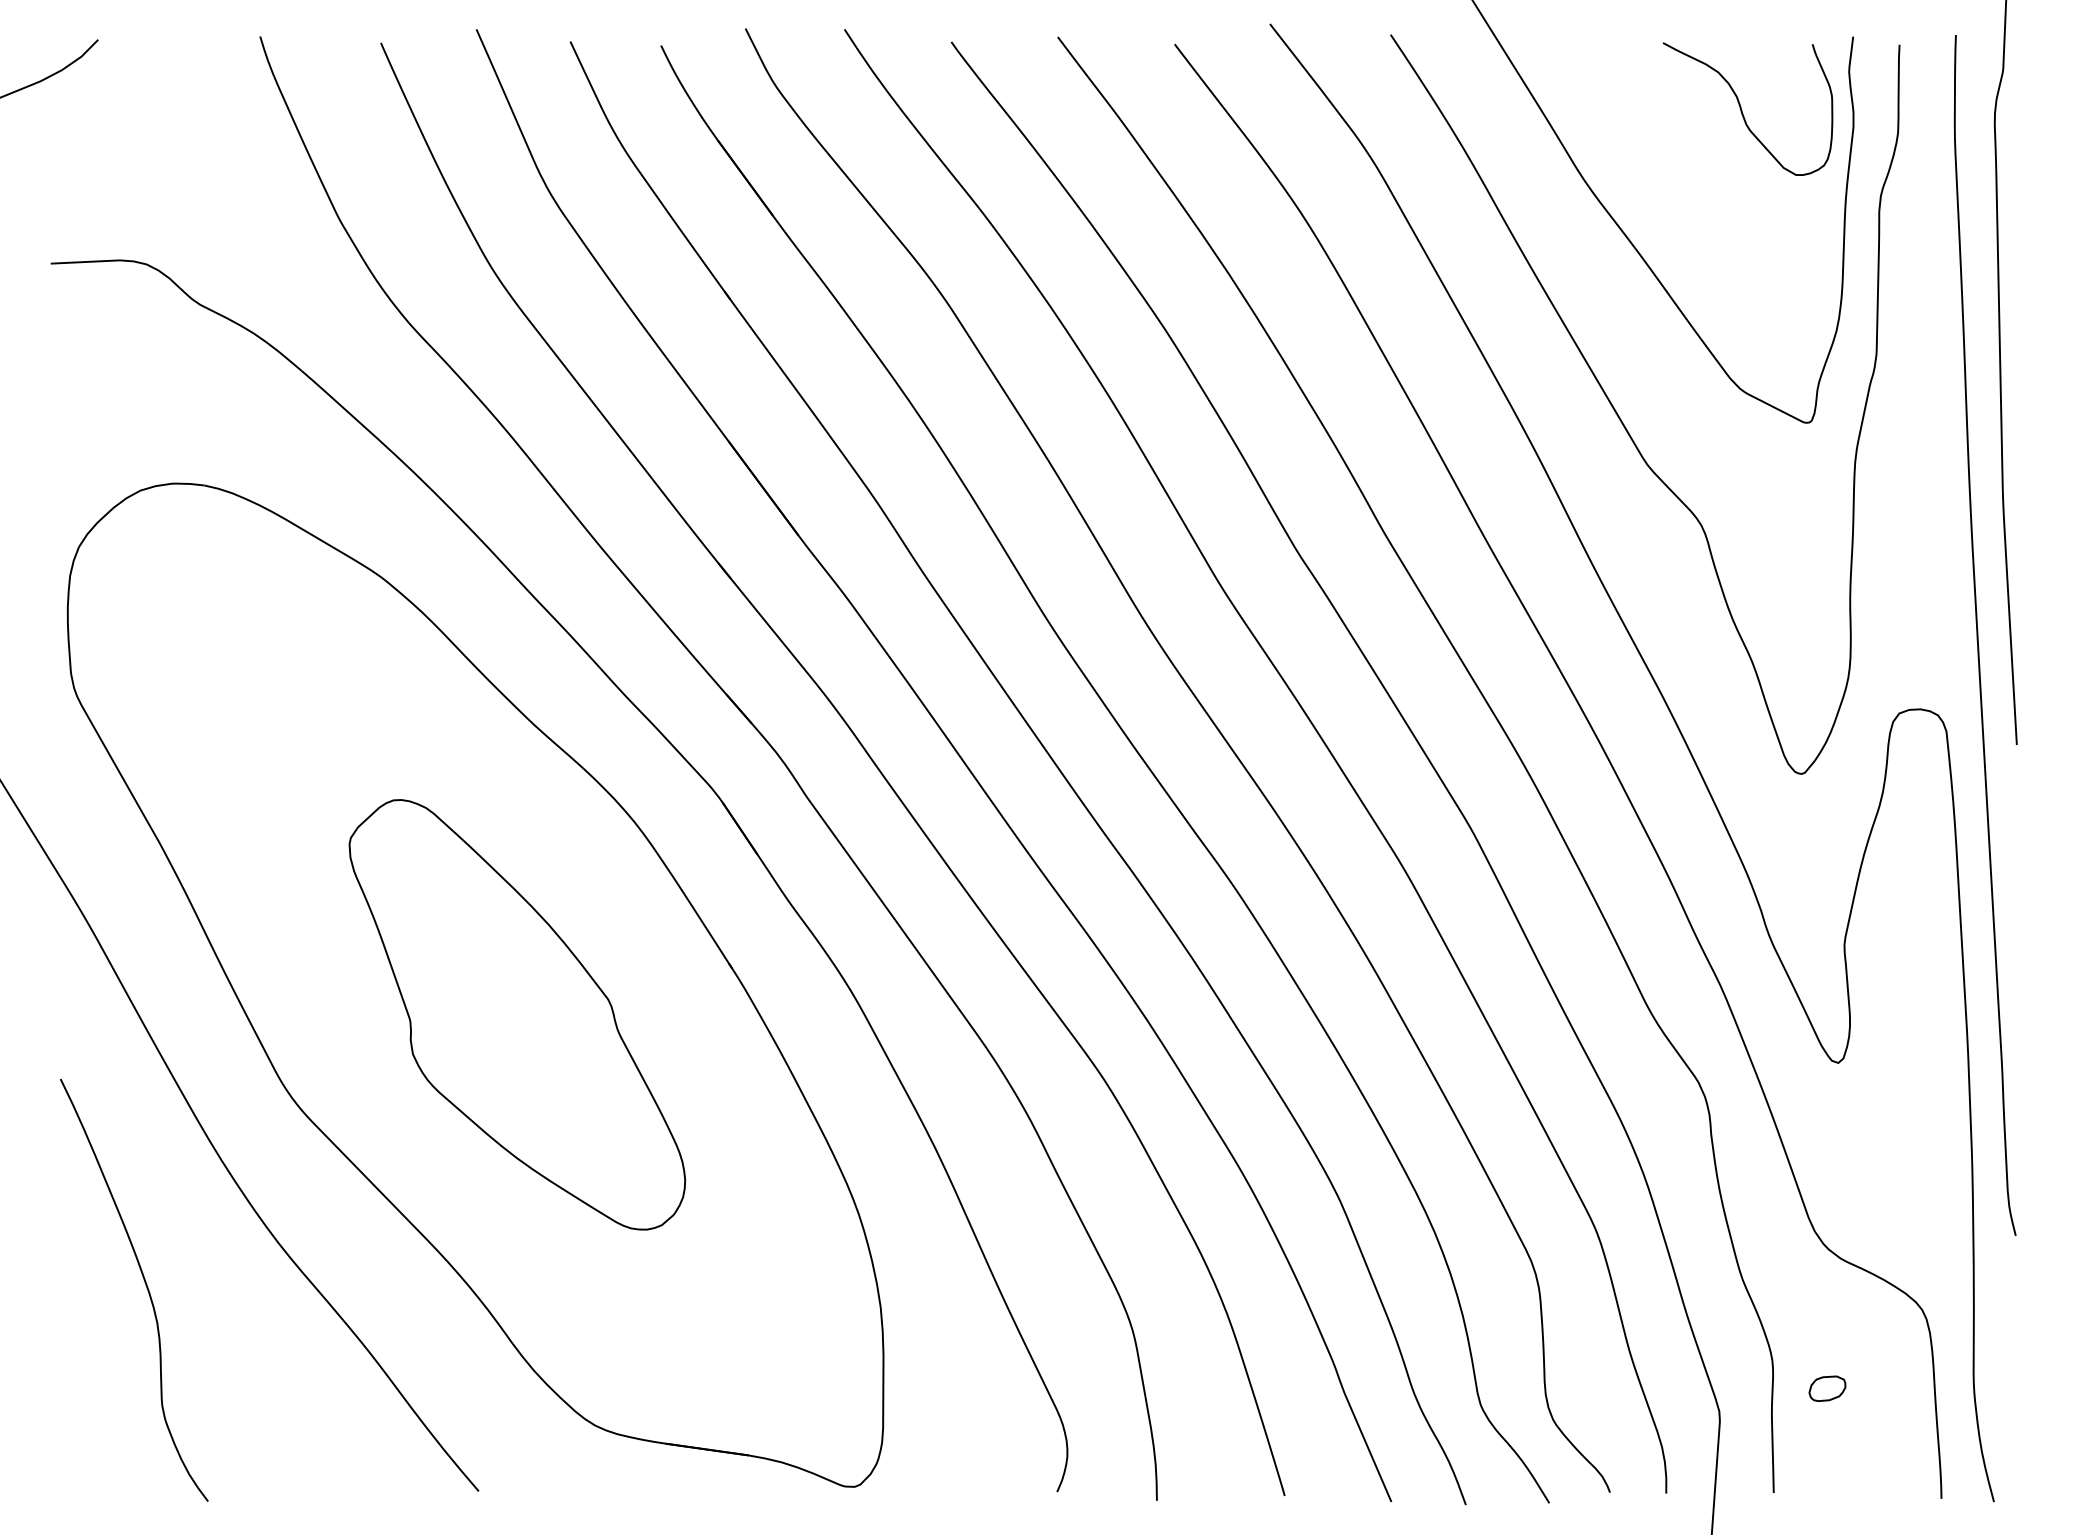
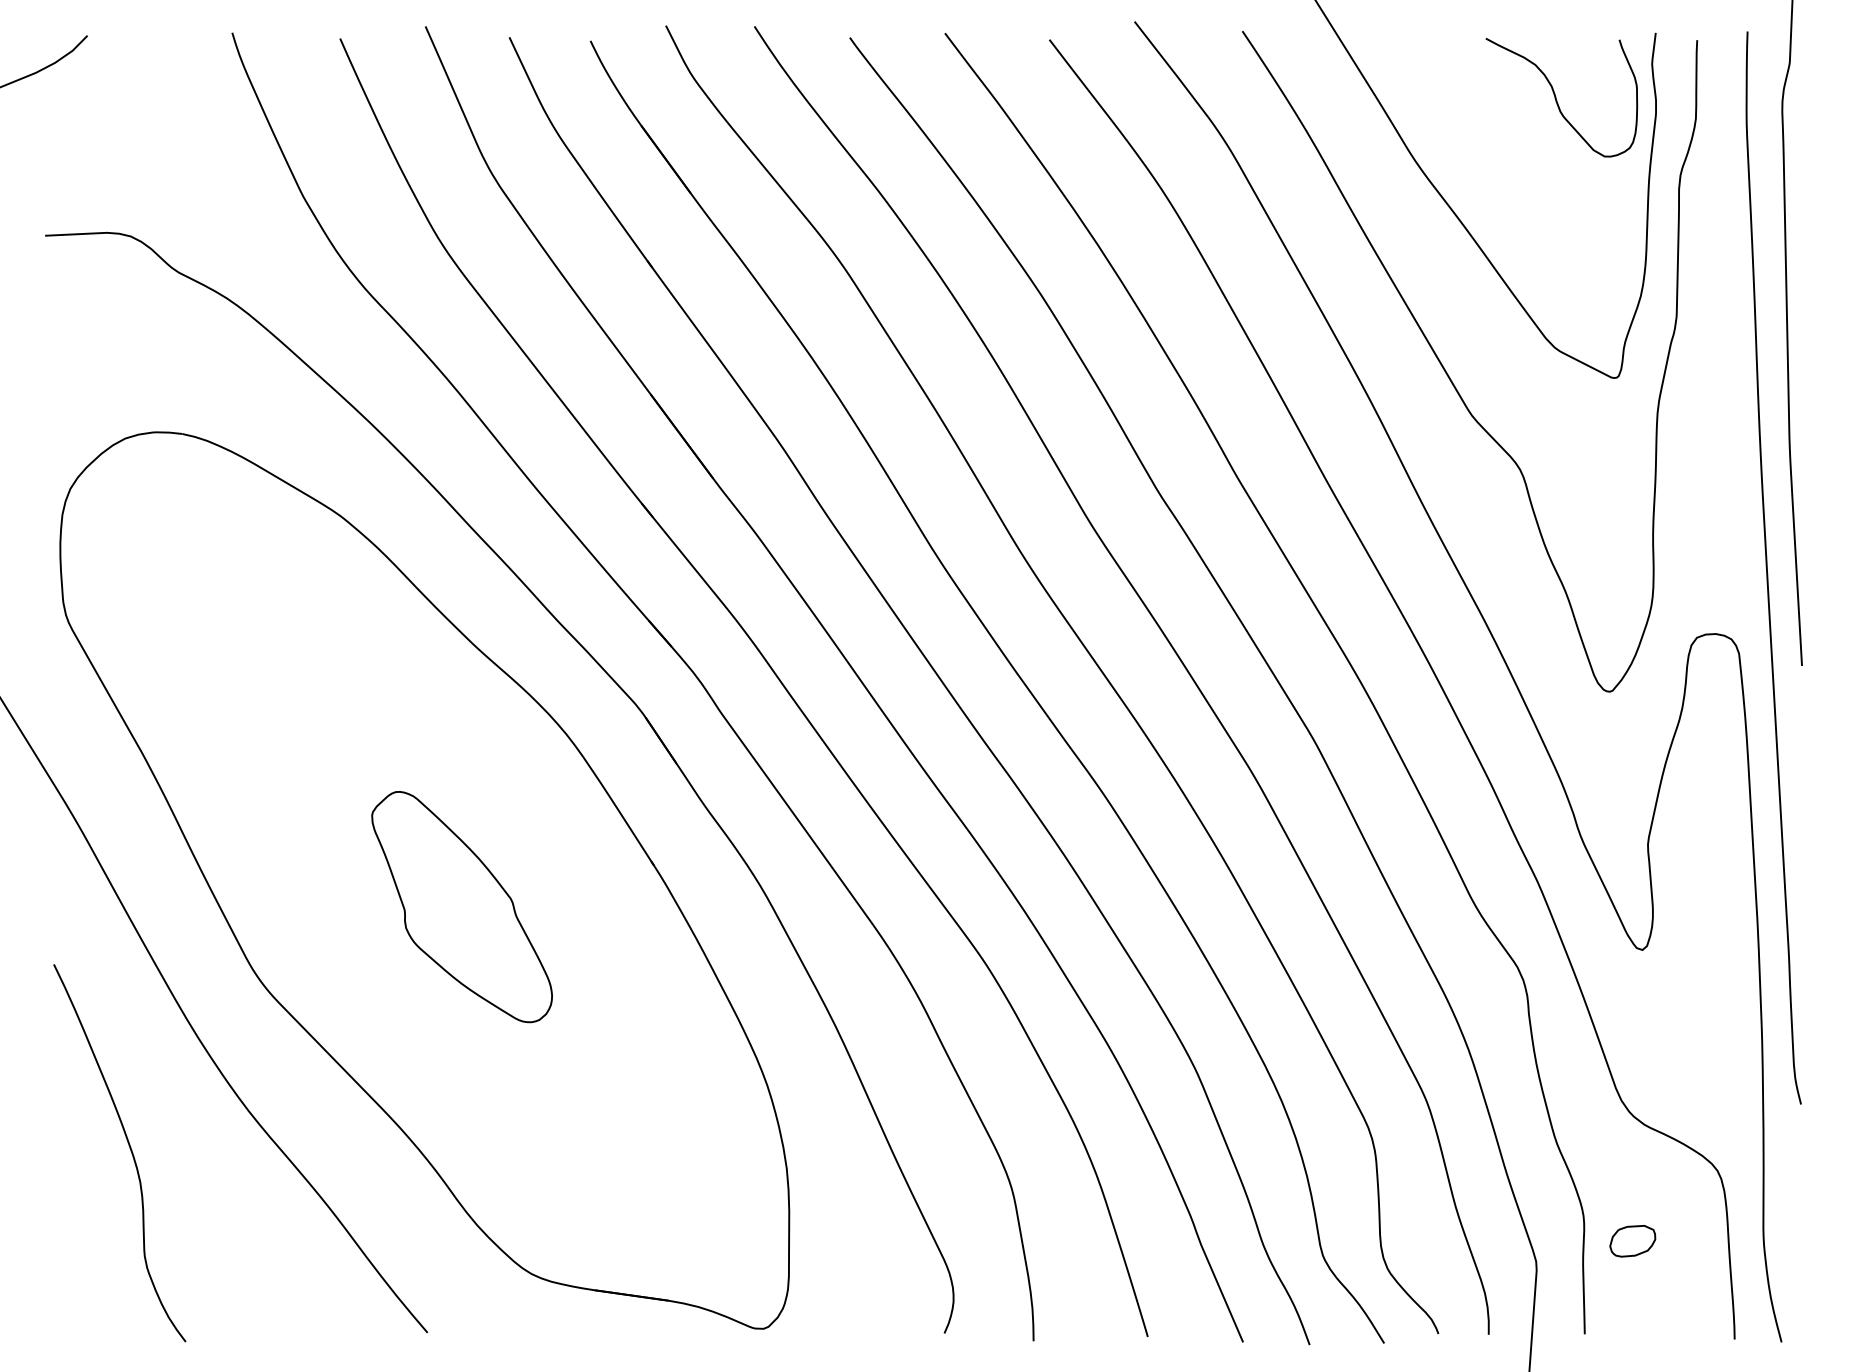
part: (517, 1014) -> (462, 906), size x0.6
part: (1827, 1388) -> (1632, 1240), size x1.4

